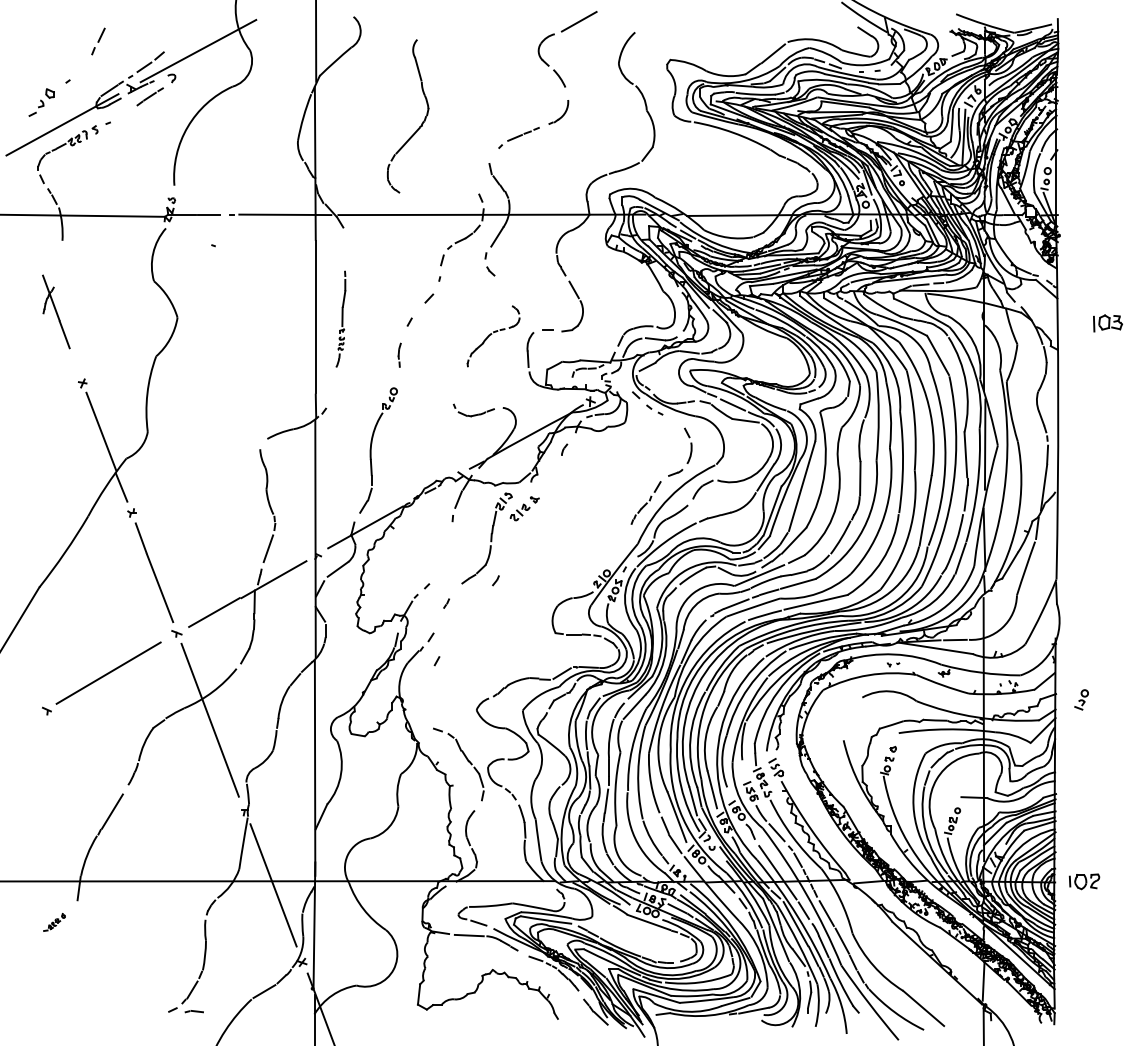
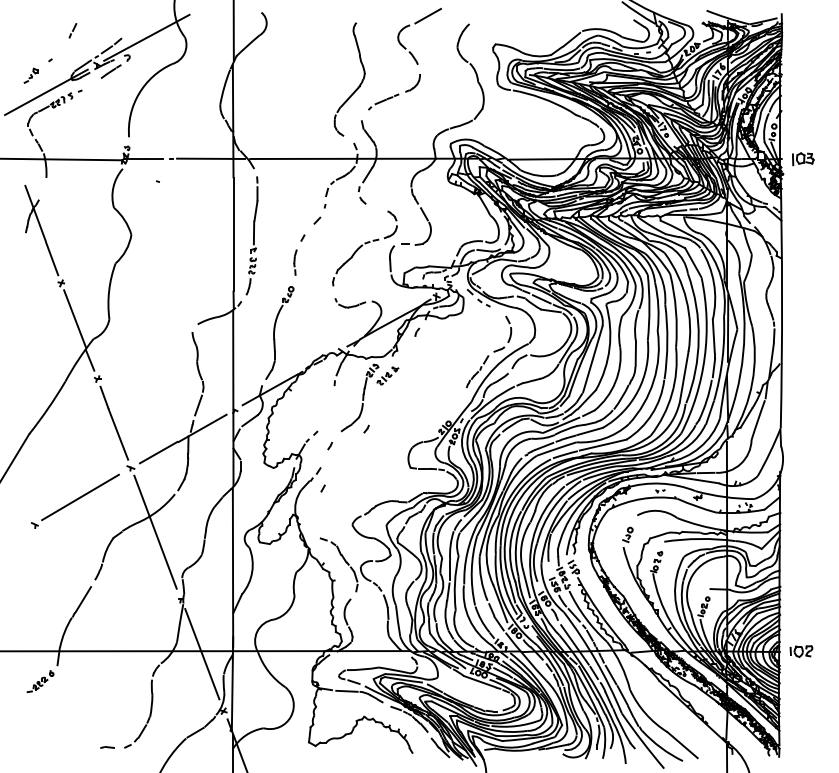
part: (98, 41) -> (73, 30), size x0.71
part: (41, 101) -> (30, 75), size x0.71
part: (421, 123) -> (359, 84), moved
part: (56, 311) -> (41, 230), size x1.67
part: (340, 319) -> (251, 236), size x1.67
part: (1107, 323) -> (802, 159), moved
part: (493, 336) -> (364, 248), size x1.67
part: (399, 354) -> (295, 262), size x1.43
part: (1081, 699) -> (627, 534), moved
part: (54, 922) -> (40, 681), size x1.67
line: (193, 1011) -> (106, 747), moved

